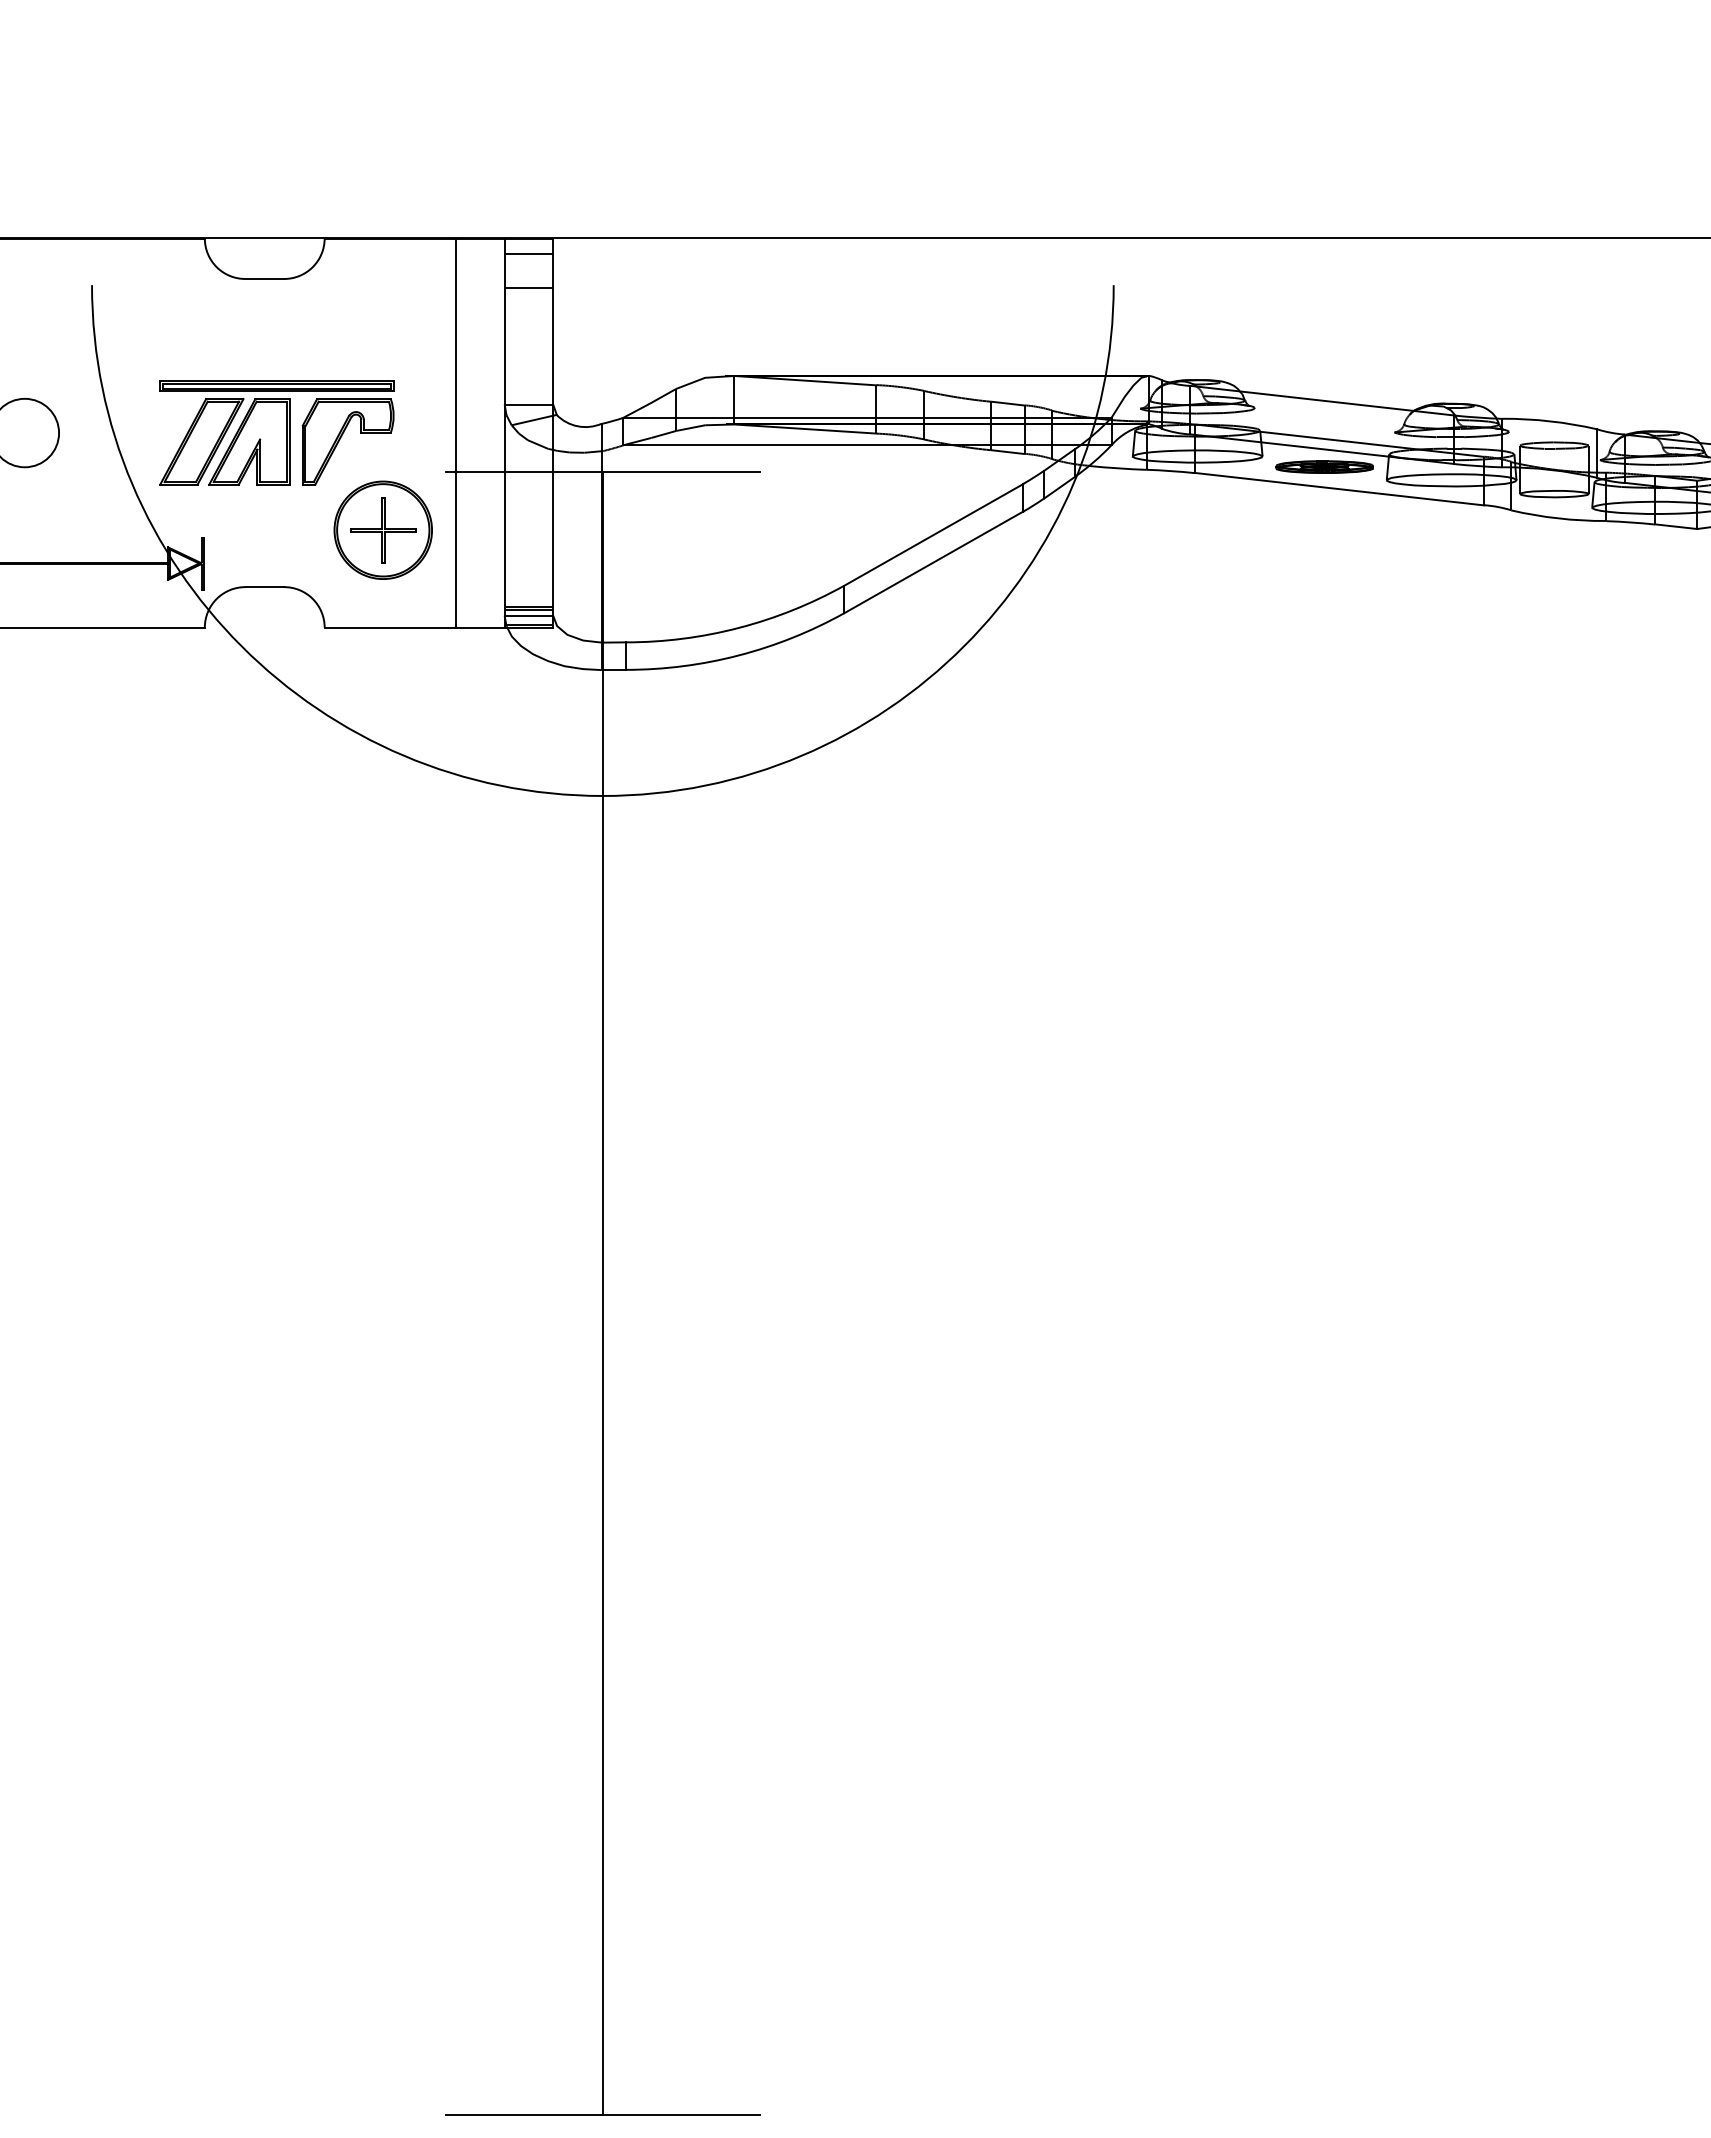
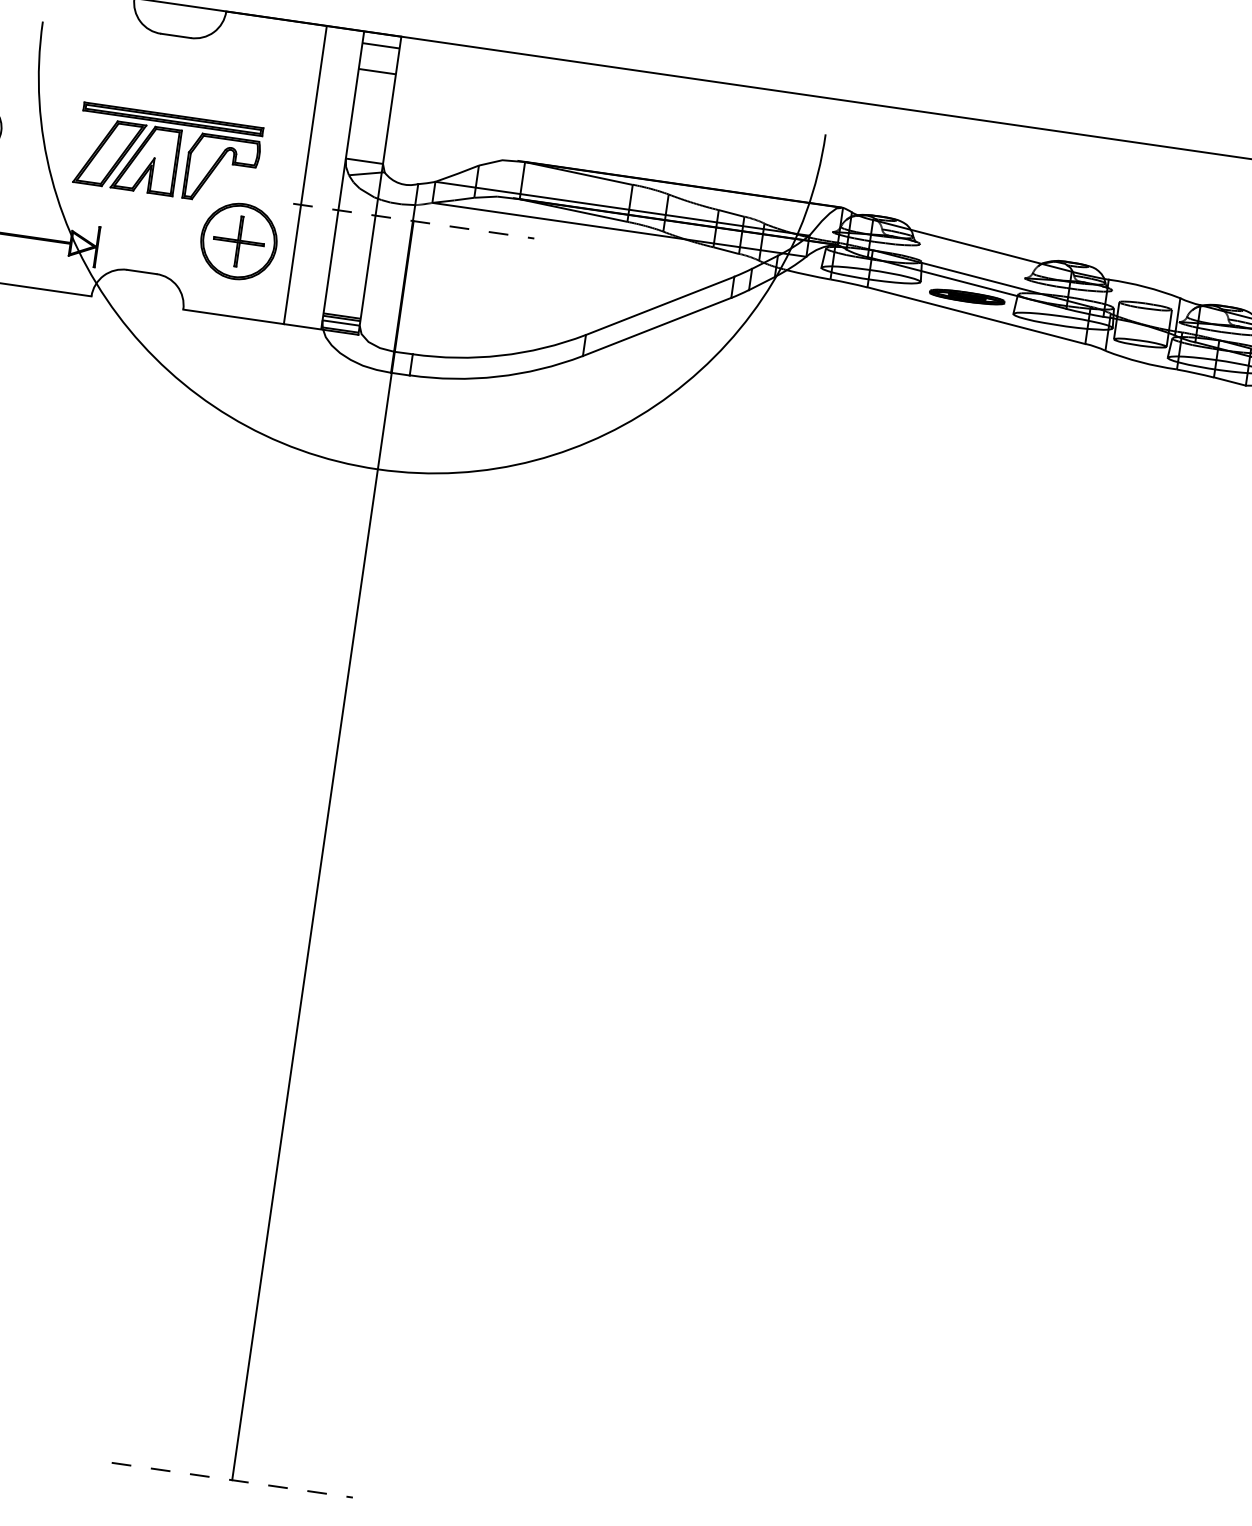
line: (603, 472) -> (414, 221), solid -> dashed
line: (603, 2115) -> (232, 1480), solid -> dashed

